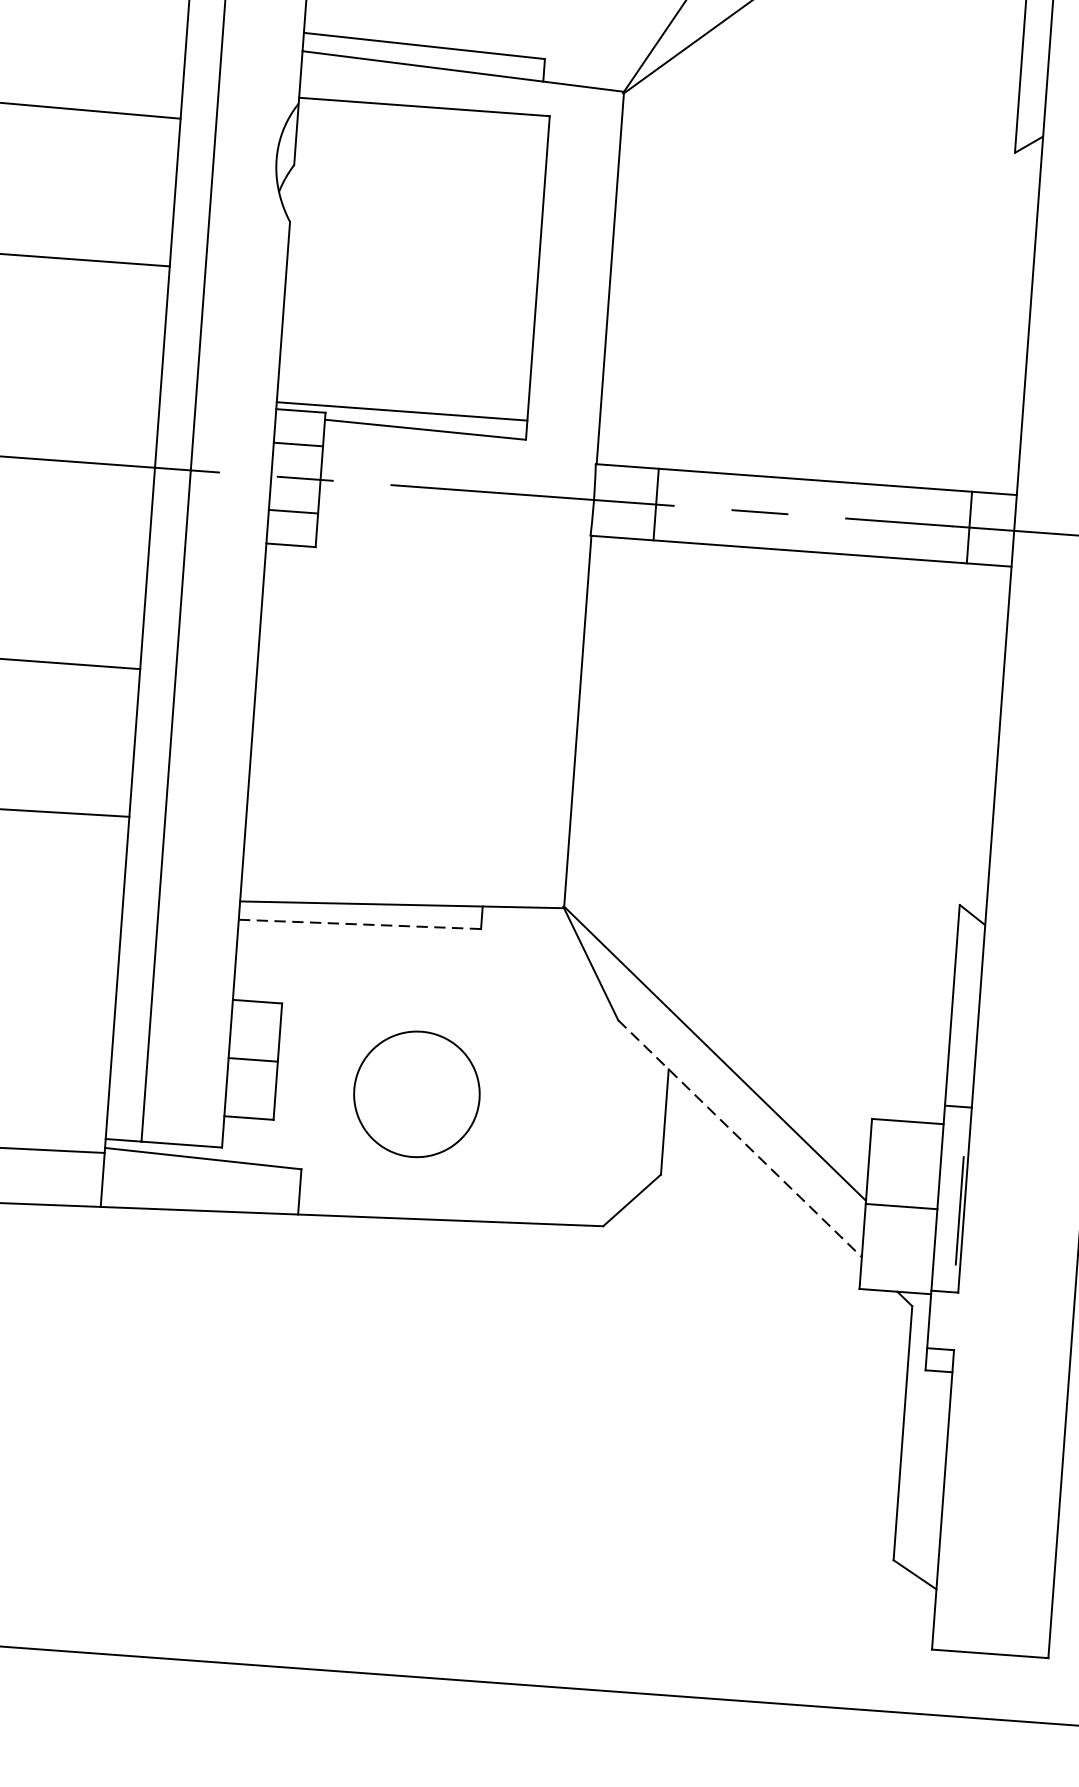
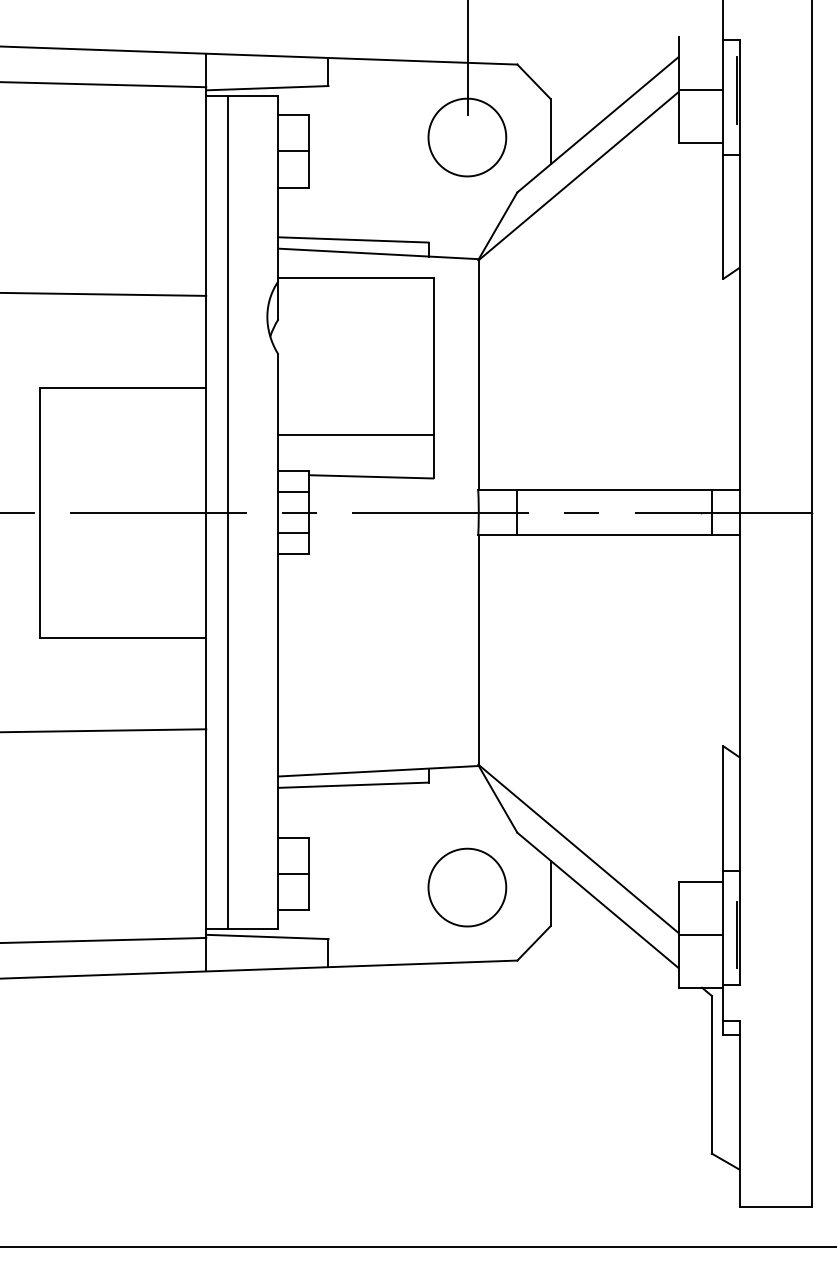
line: (402, 411) -> (356, 434), moved
line: (359, 924) -> (353, 785), dashed -> solid
part: (417, 1094) -> (467, 887), moved
line: (740, 1139) -> (598, 900), dashed -> solid

